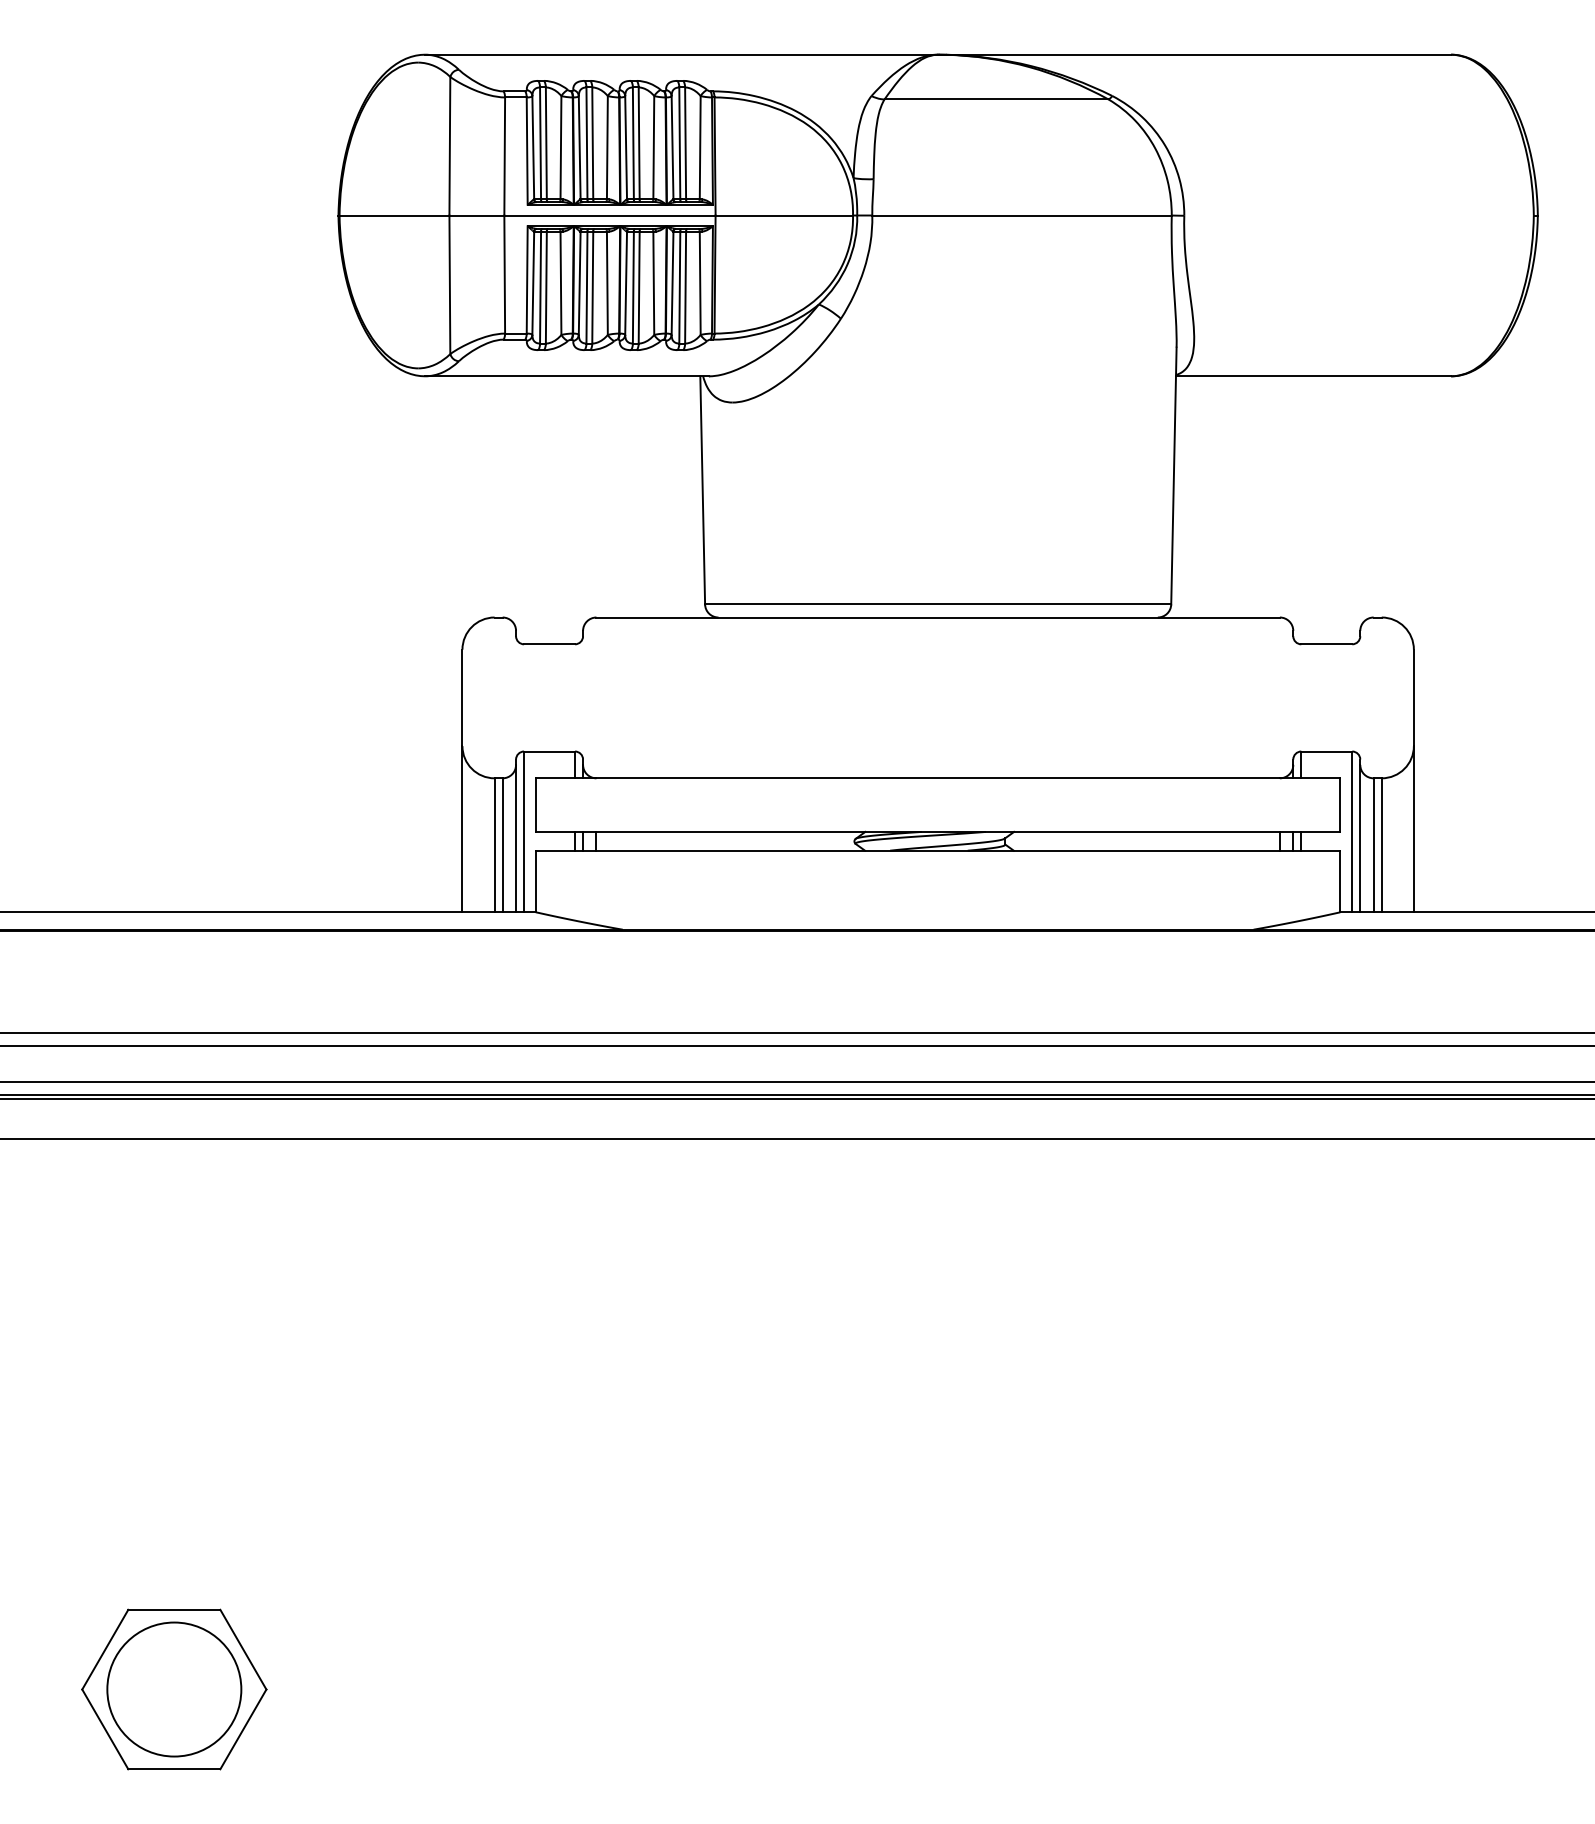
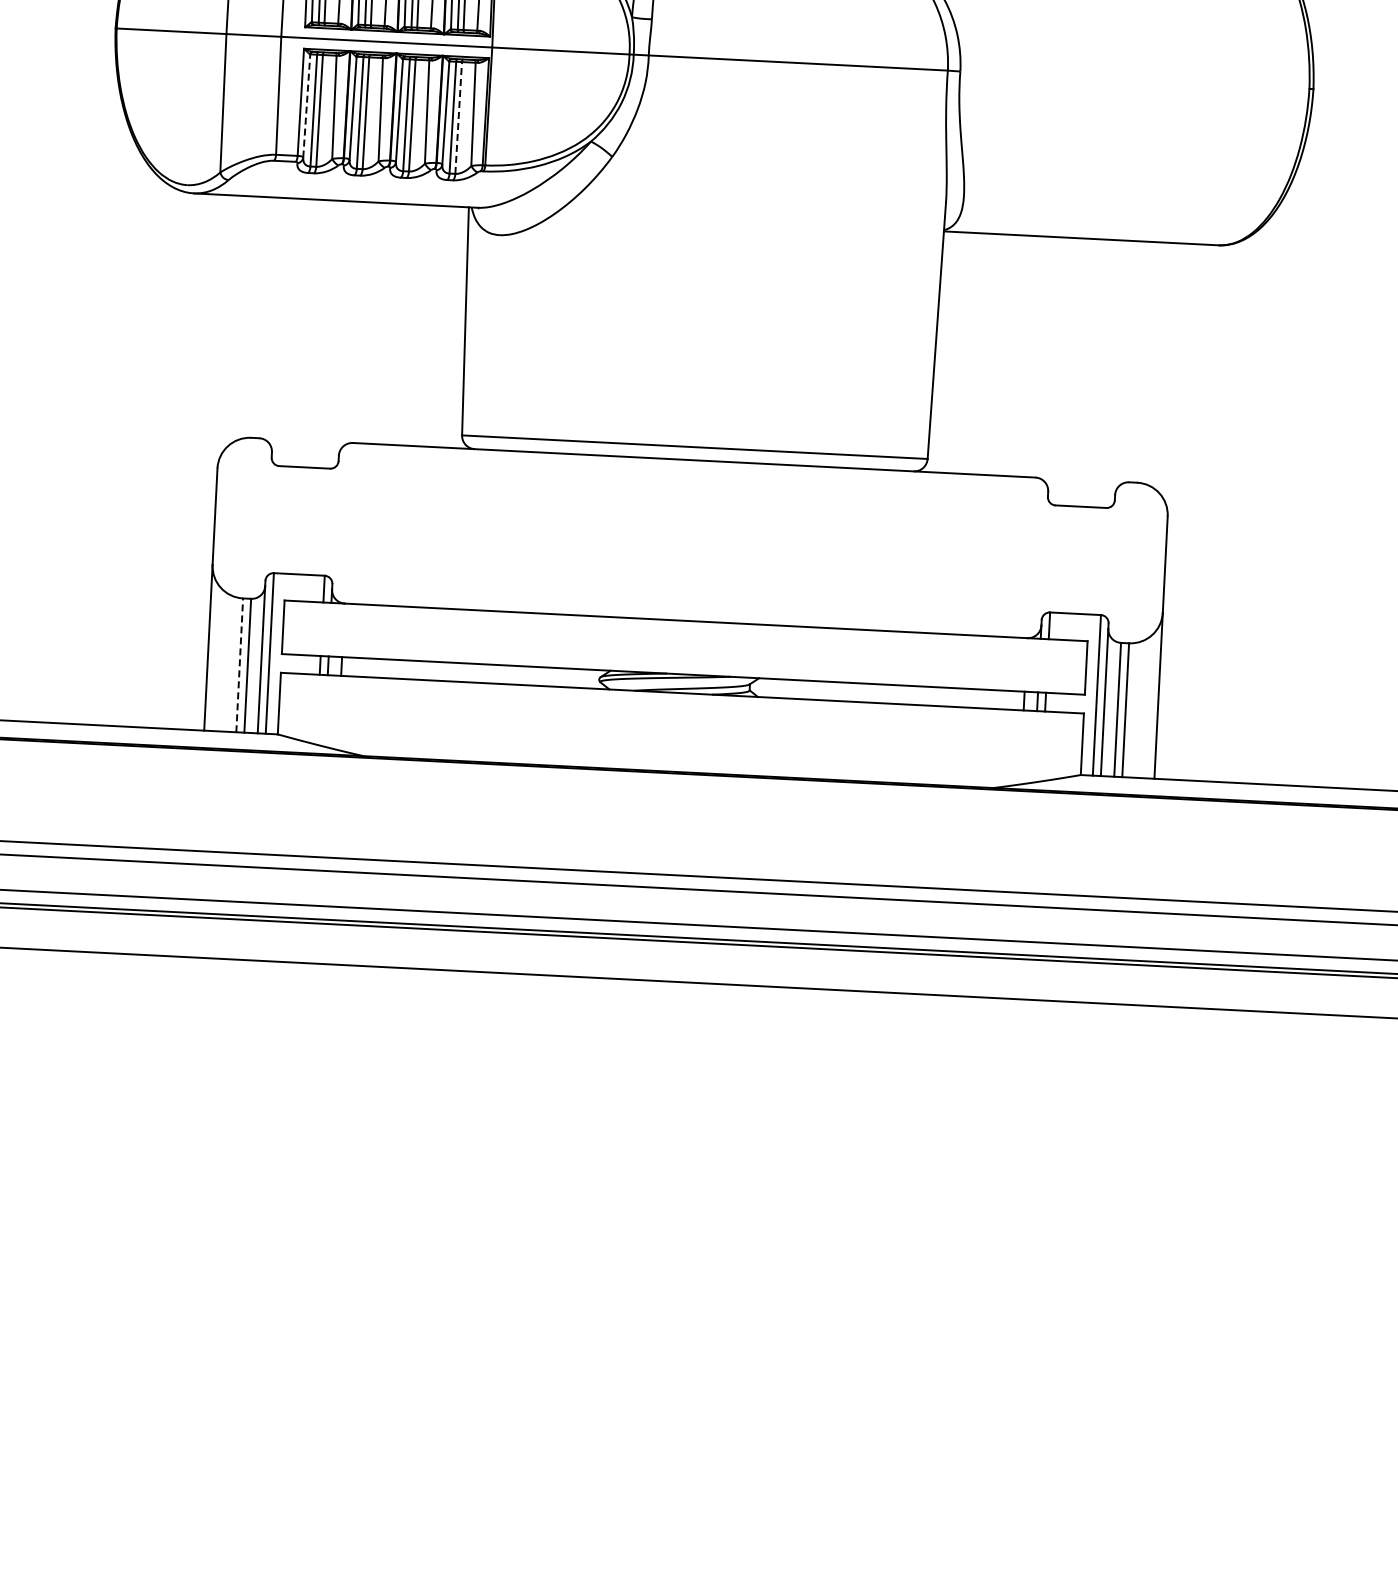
line: (533, 283) -> (306, 106), solid -> dashed
line: (685, 287) -> (458, 117), solid -> dashed
line: (494, 844) -> (239, 664), solid -> dashed

